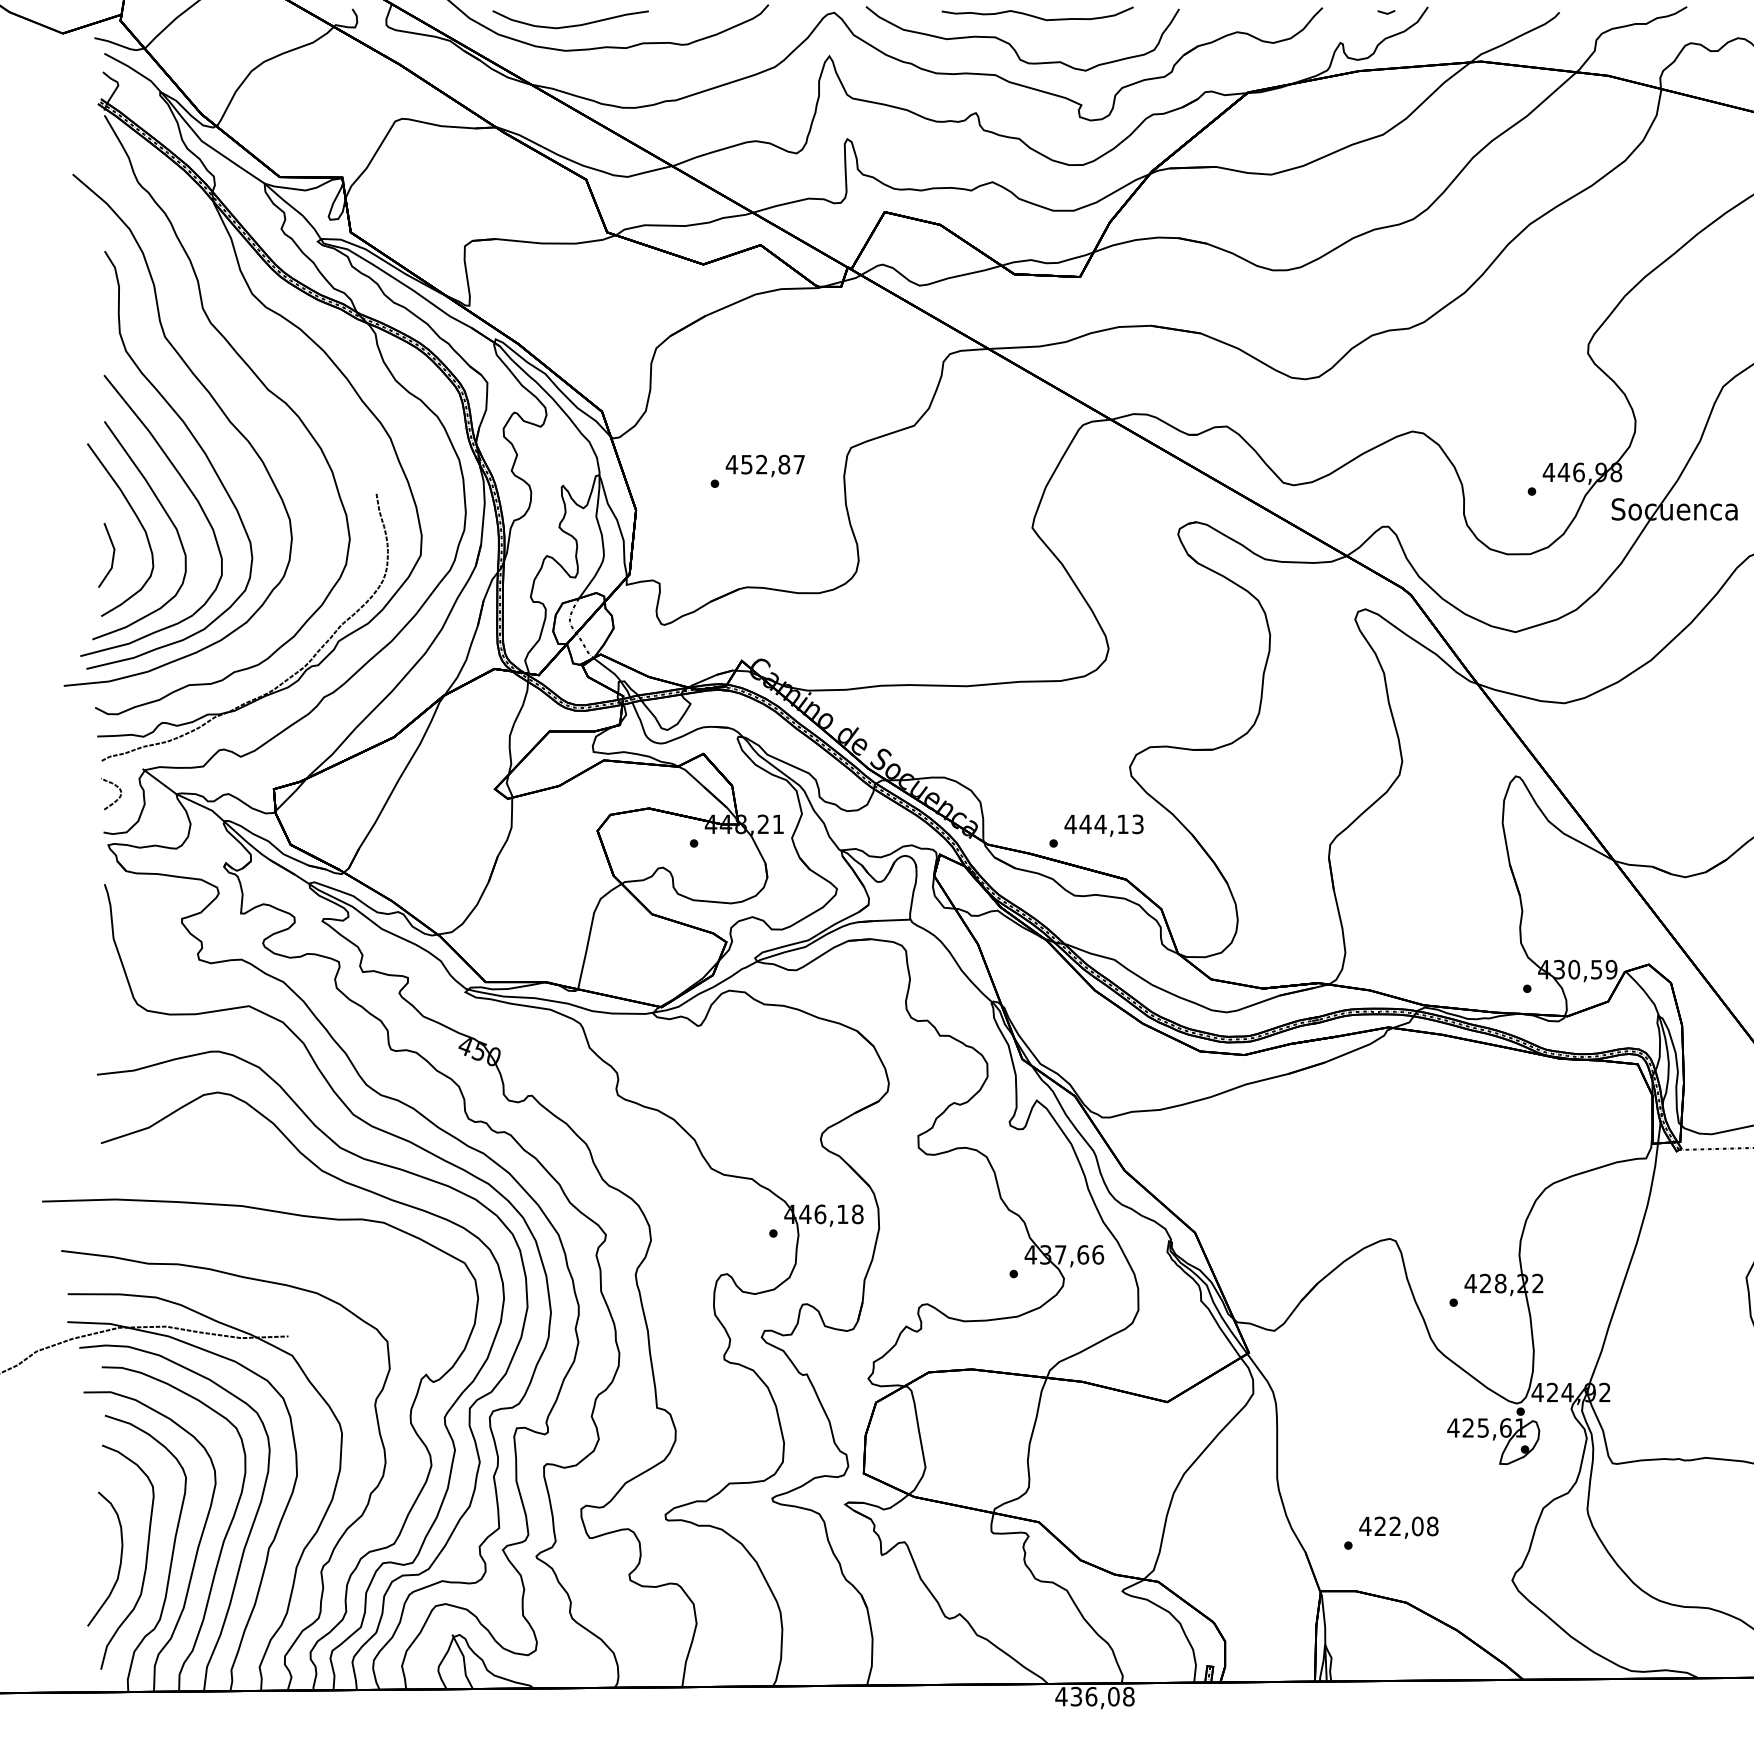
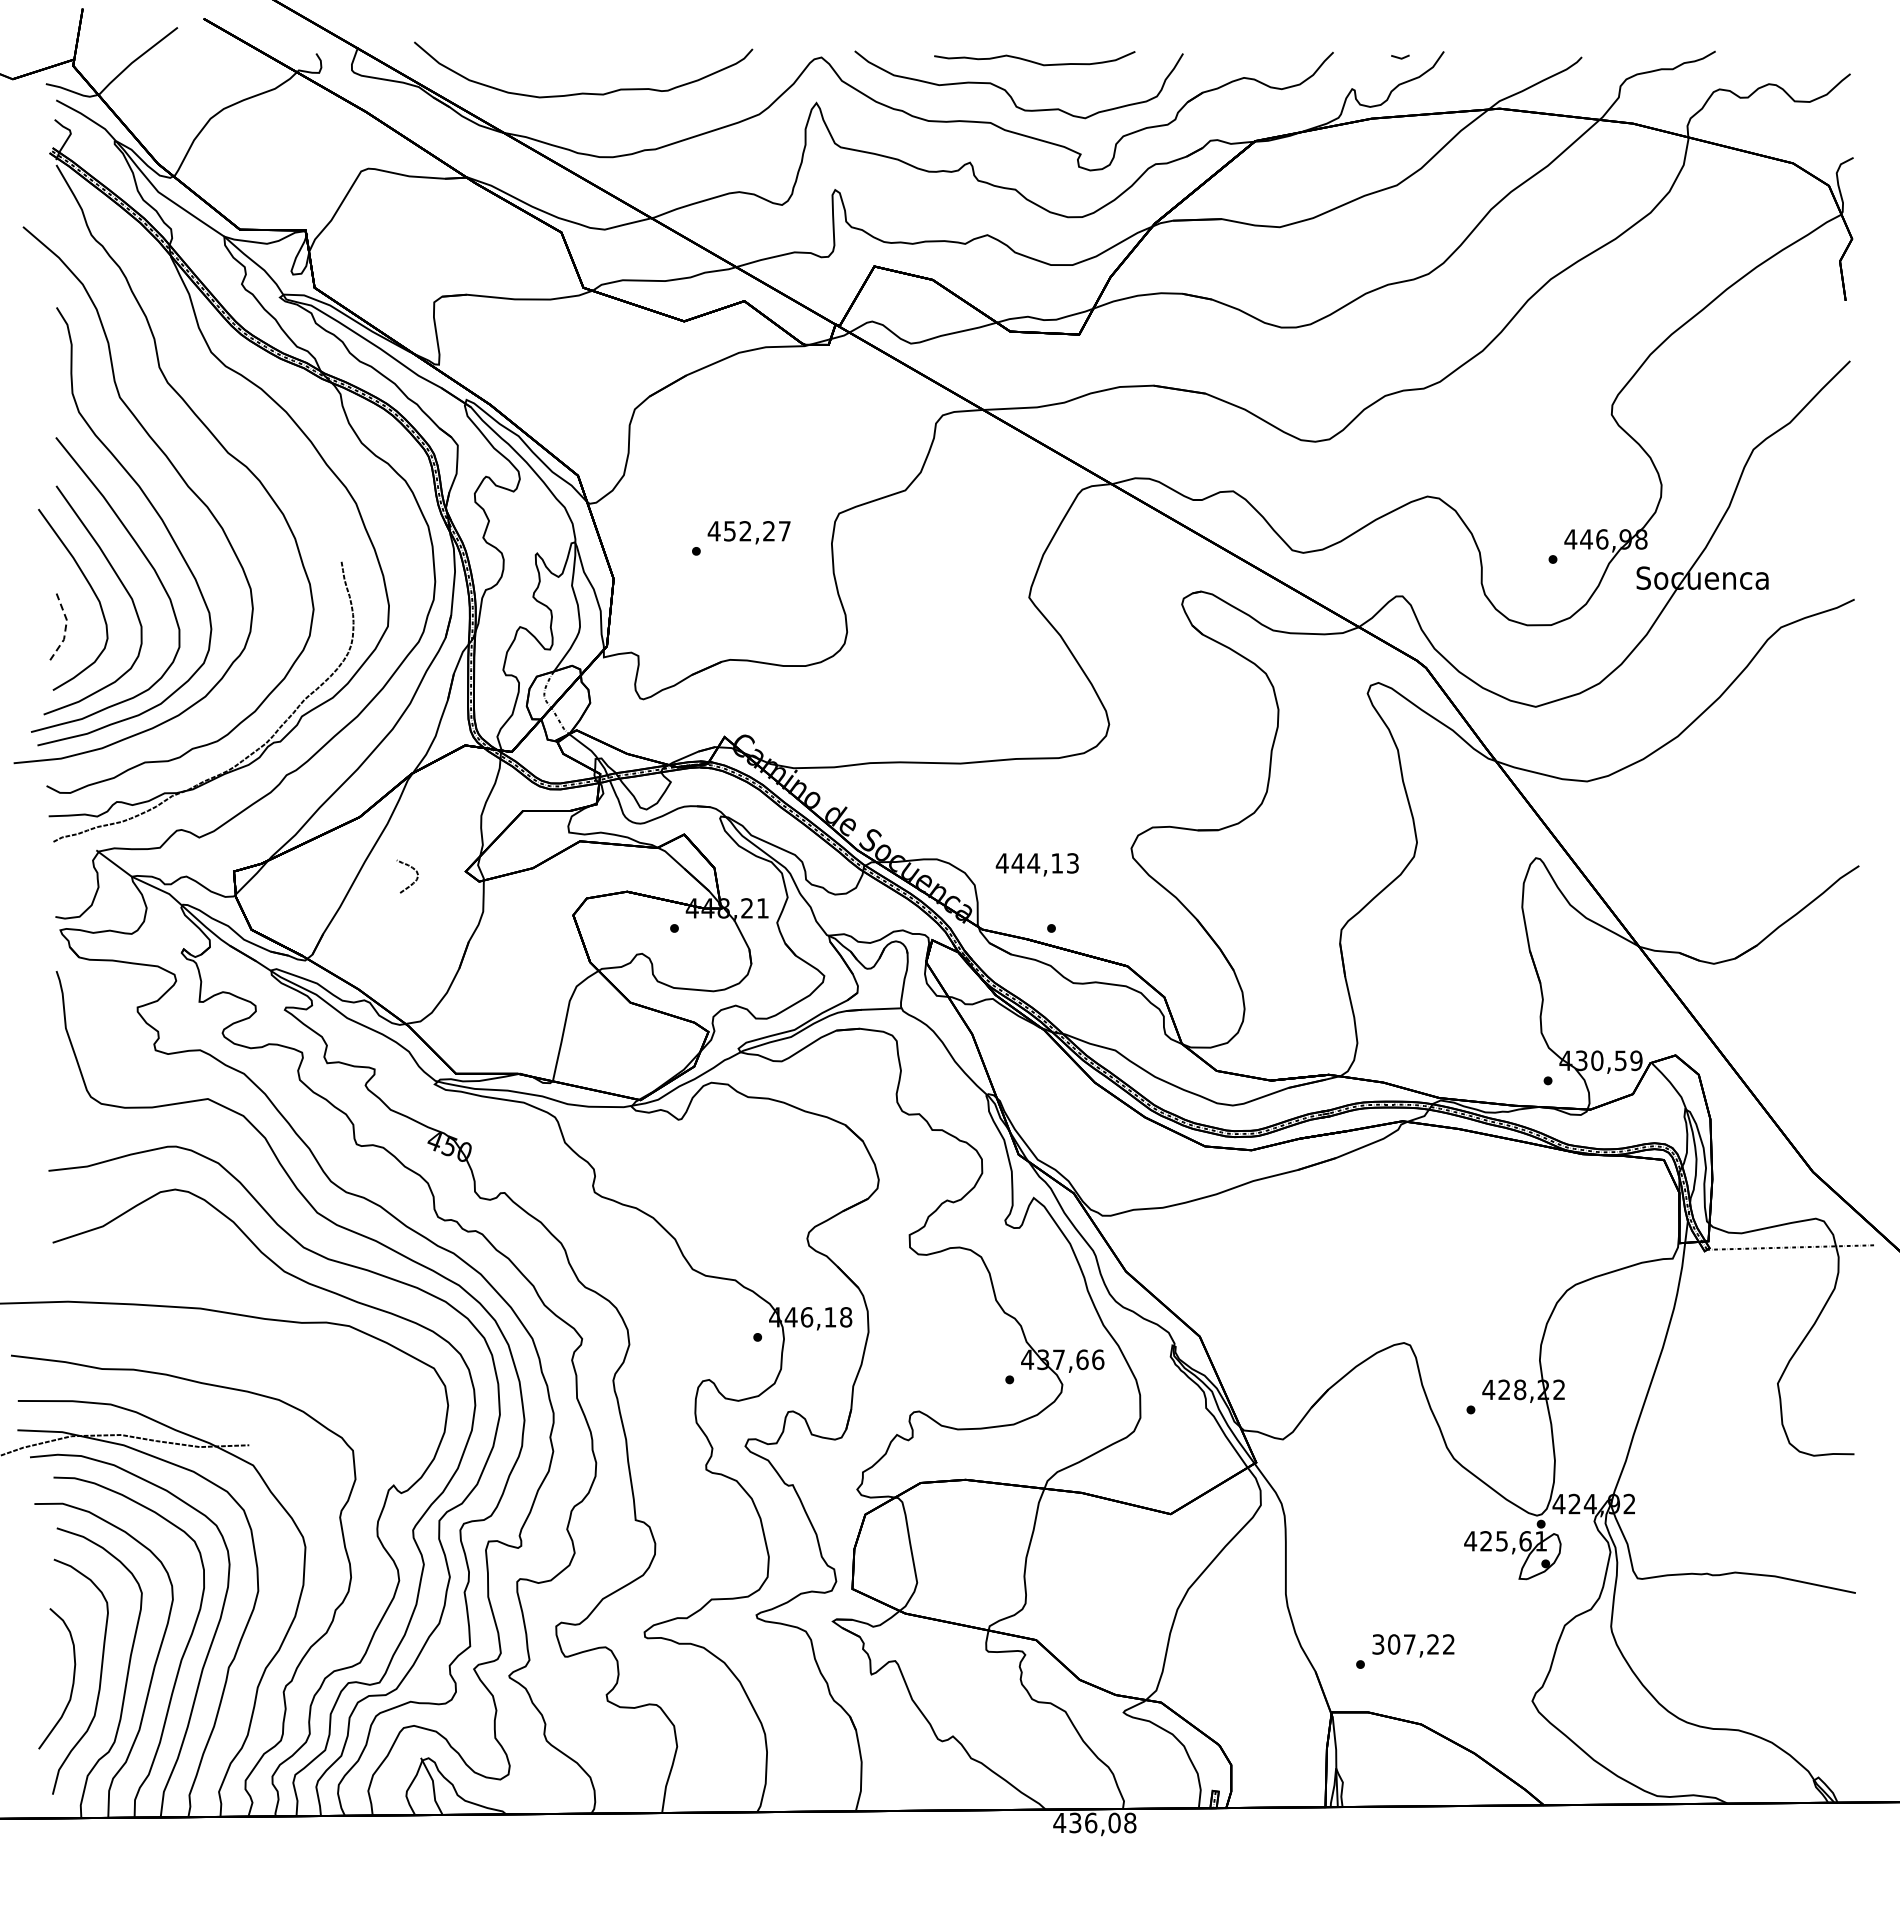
curve: (571, 25) -> (545, 70), removed
text: (784, 464) -> (769, 531), 452,87 -> 452,27
line: (113, 556) -> (65, 627), solid -> dashed
curve: (117, 798) -> (413, 881), moved
text: (1103, 825) -> (1036, 864), moved
text: (1398, 1526) -> (1413, 1644), 422,08 -> 307,22

